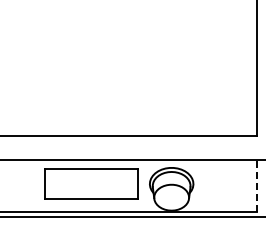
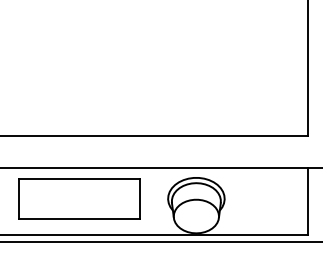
part: (91, 183) -> (79, 198), moved
line: (257, 186) -> (307, 202), dashed -> solid

